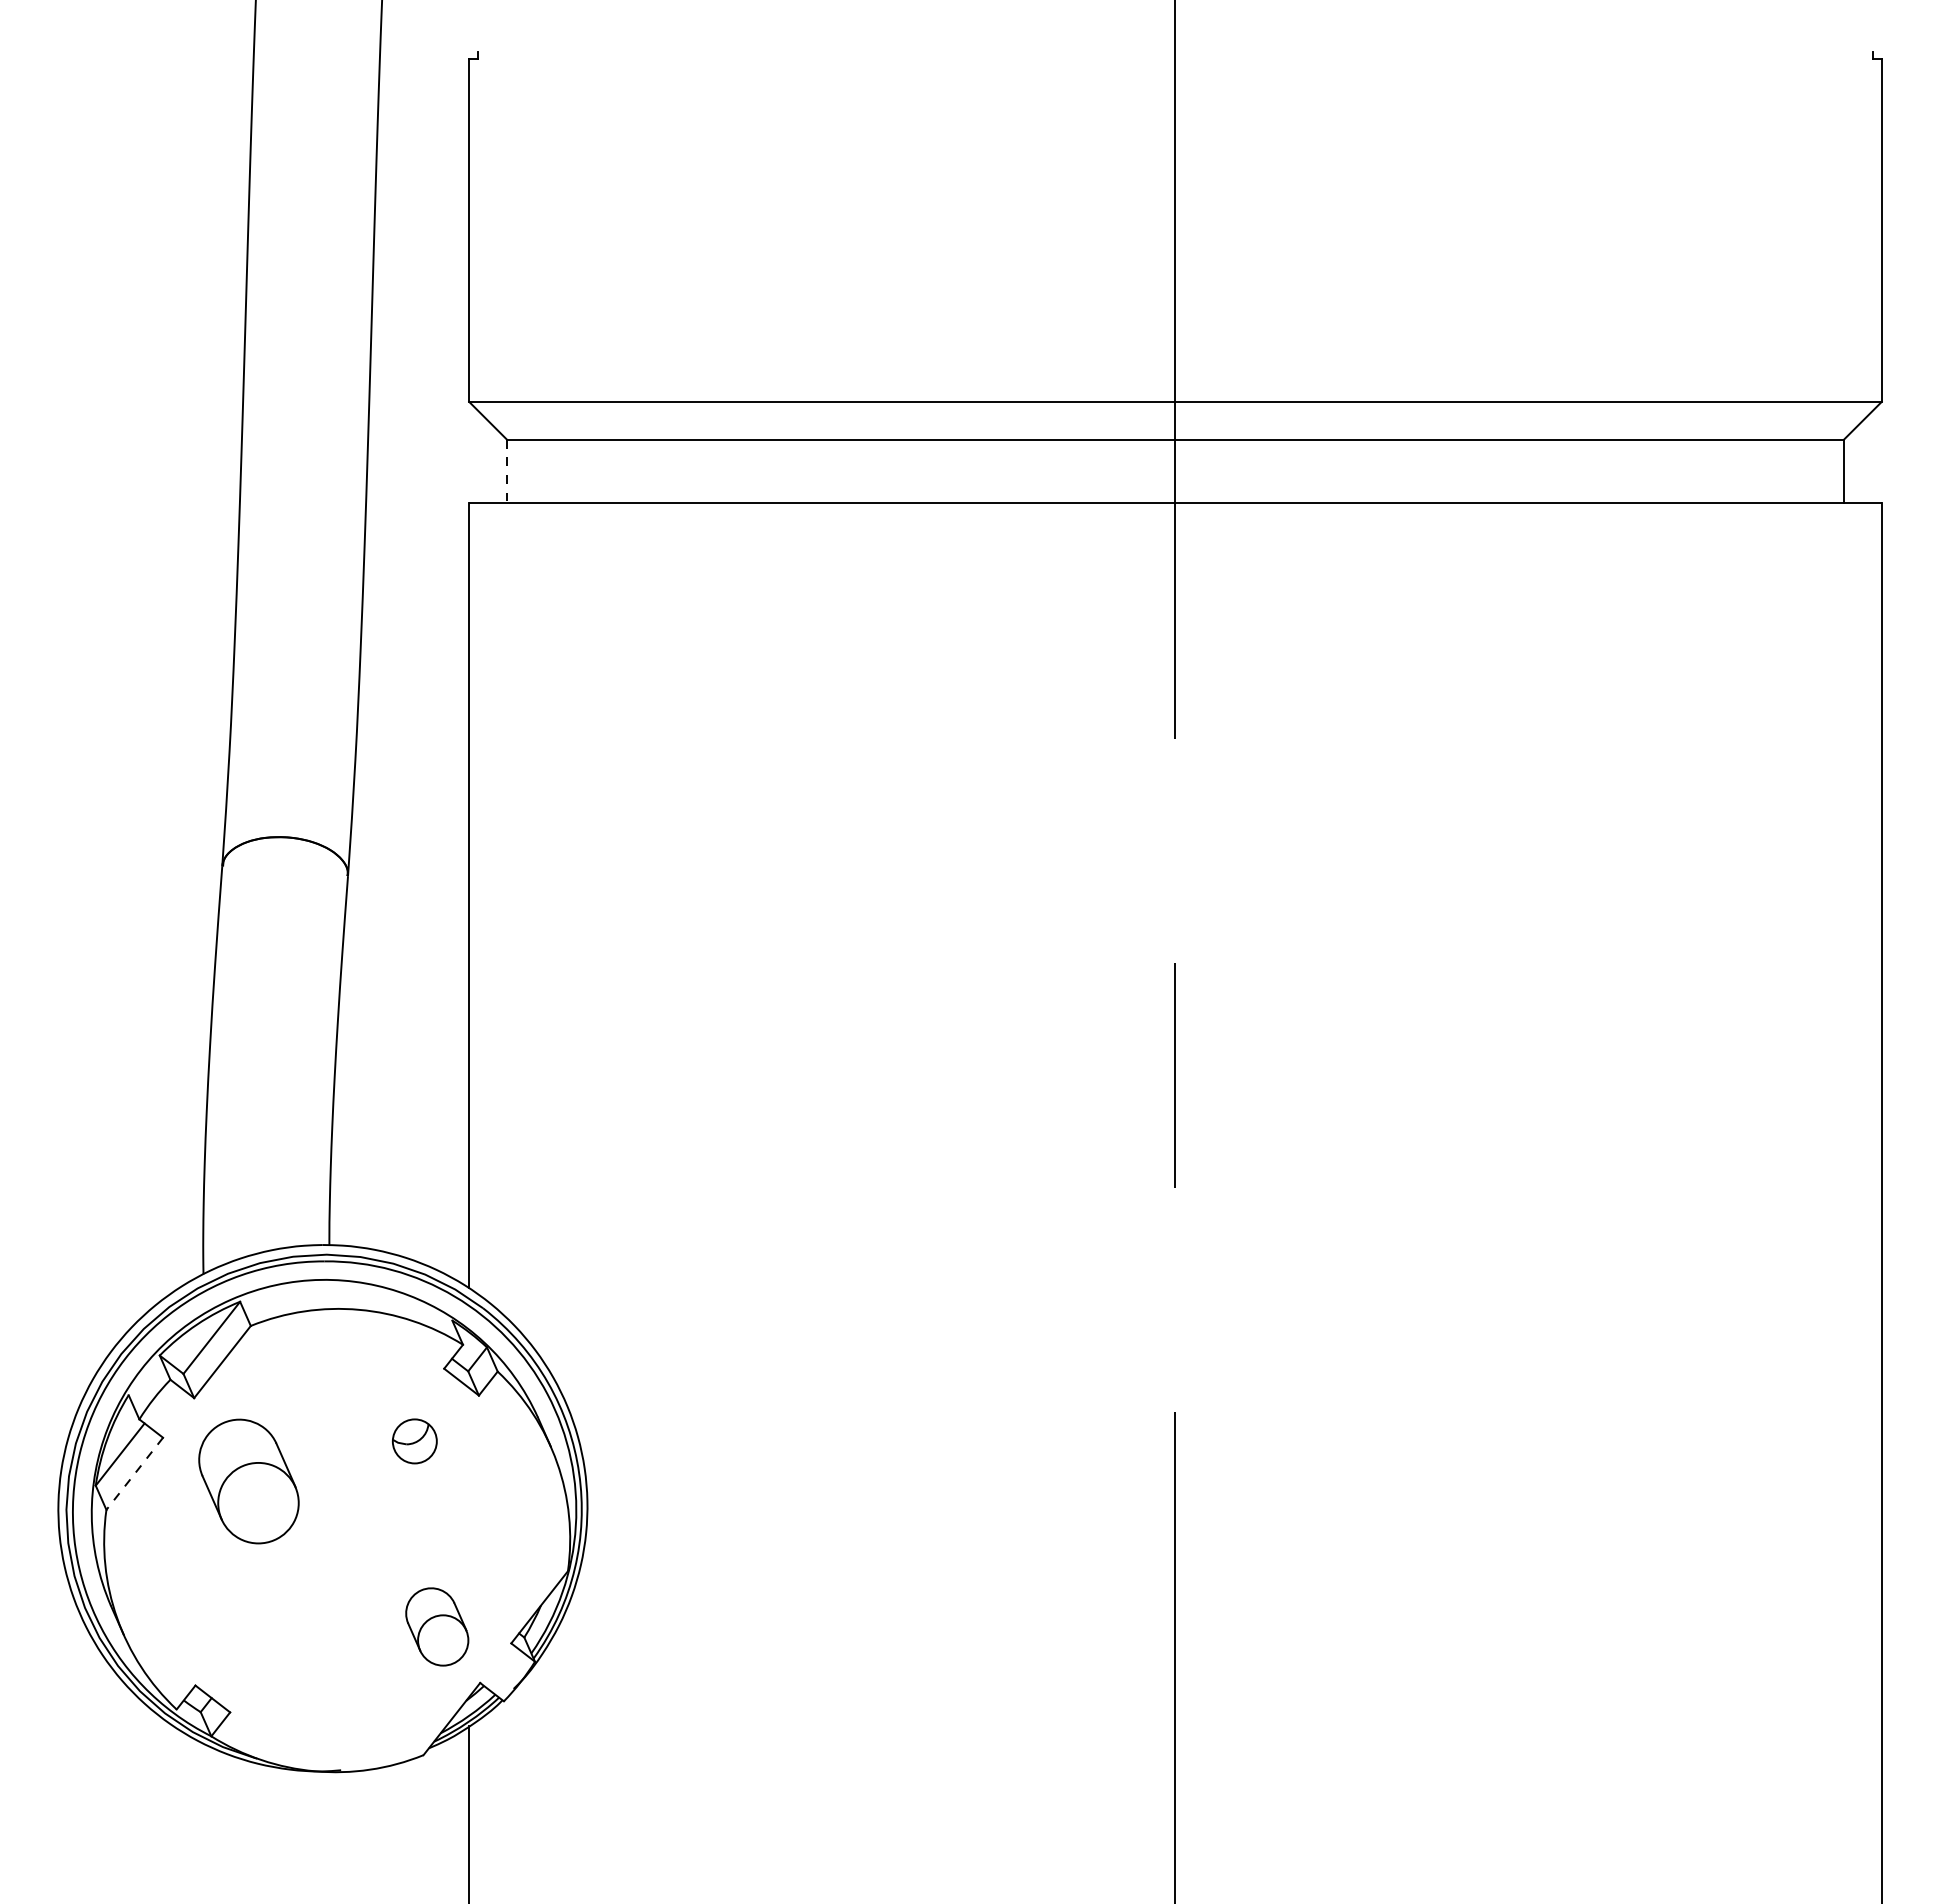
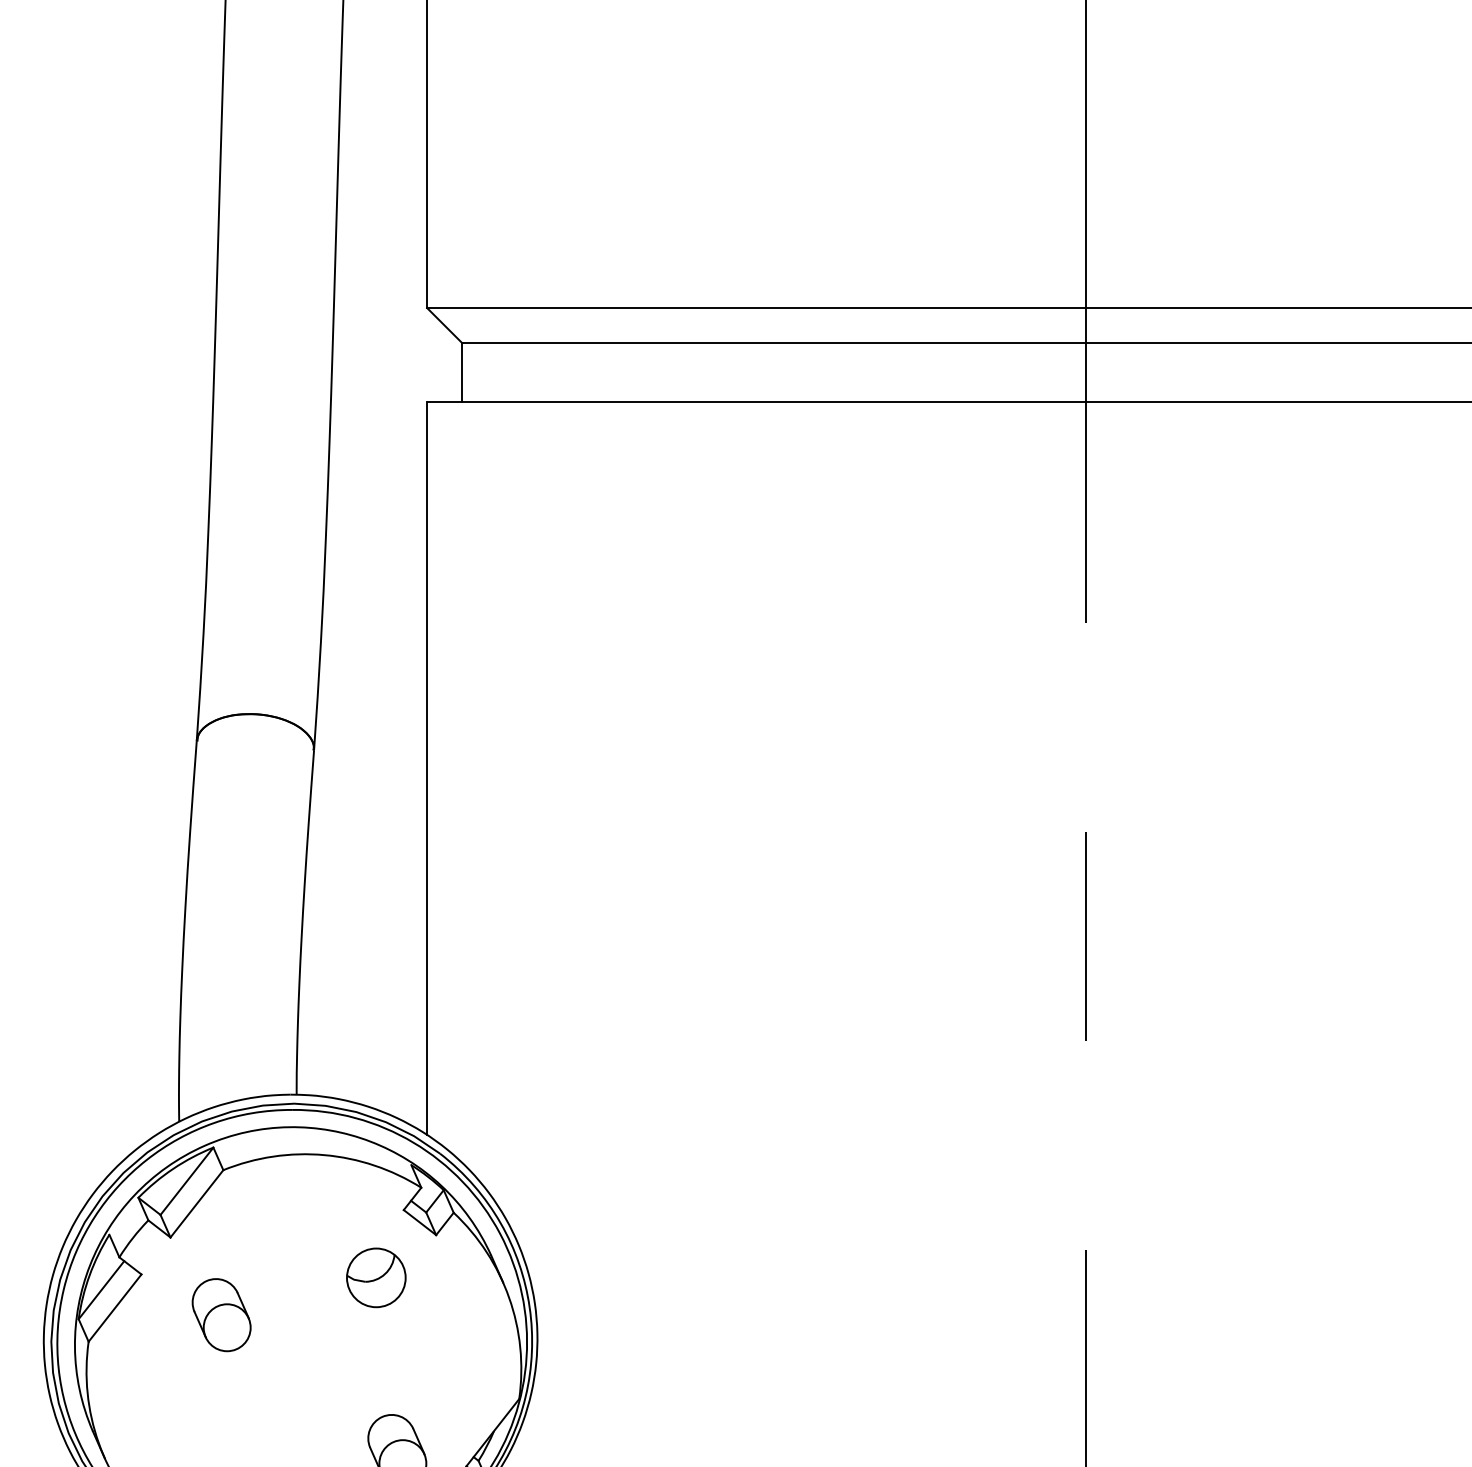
line: (507, 471) -> (462, 372), dashed -> solid
part: (414, 1441) -> (376, 1277), size x1.43
line: (134, 1473) -> (114, 1307), dashed -> solid
part: (248, 1480) -> (221, 1314), size x0.62

